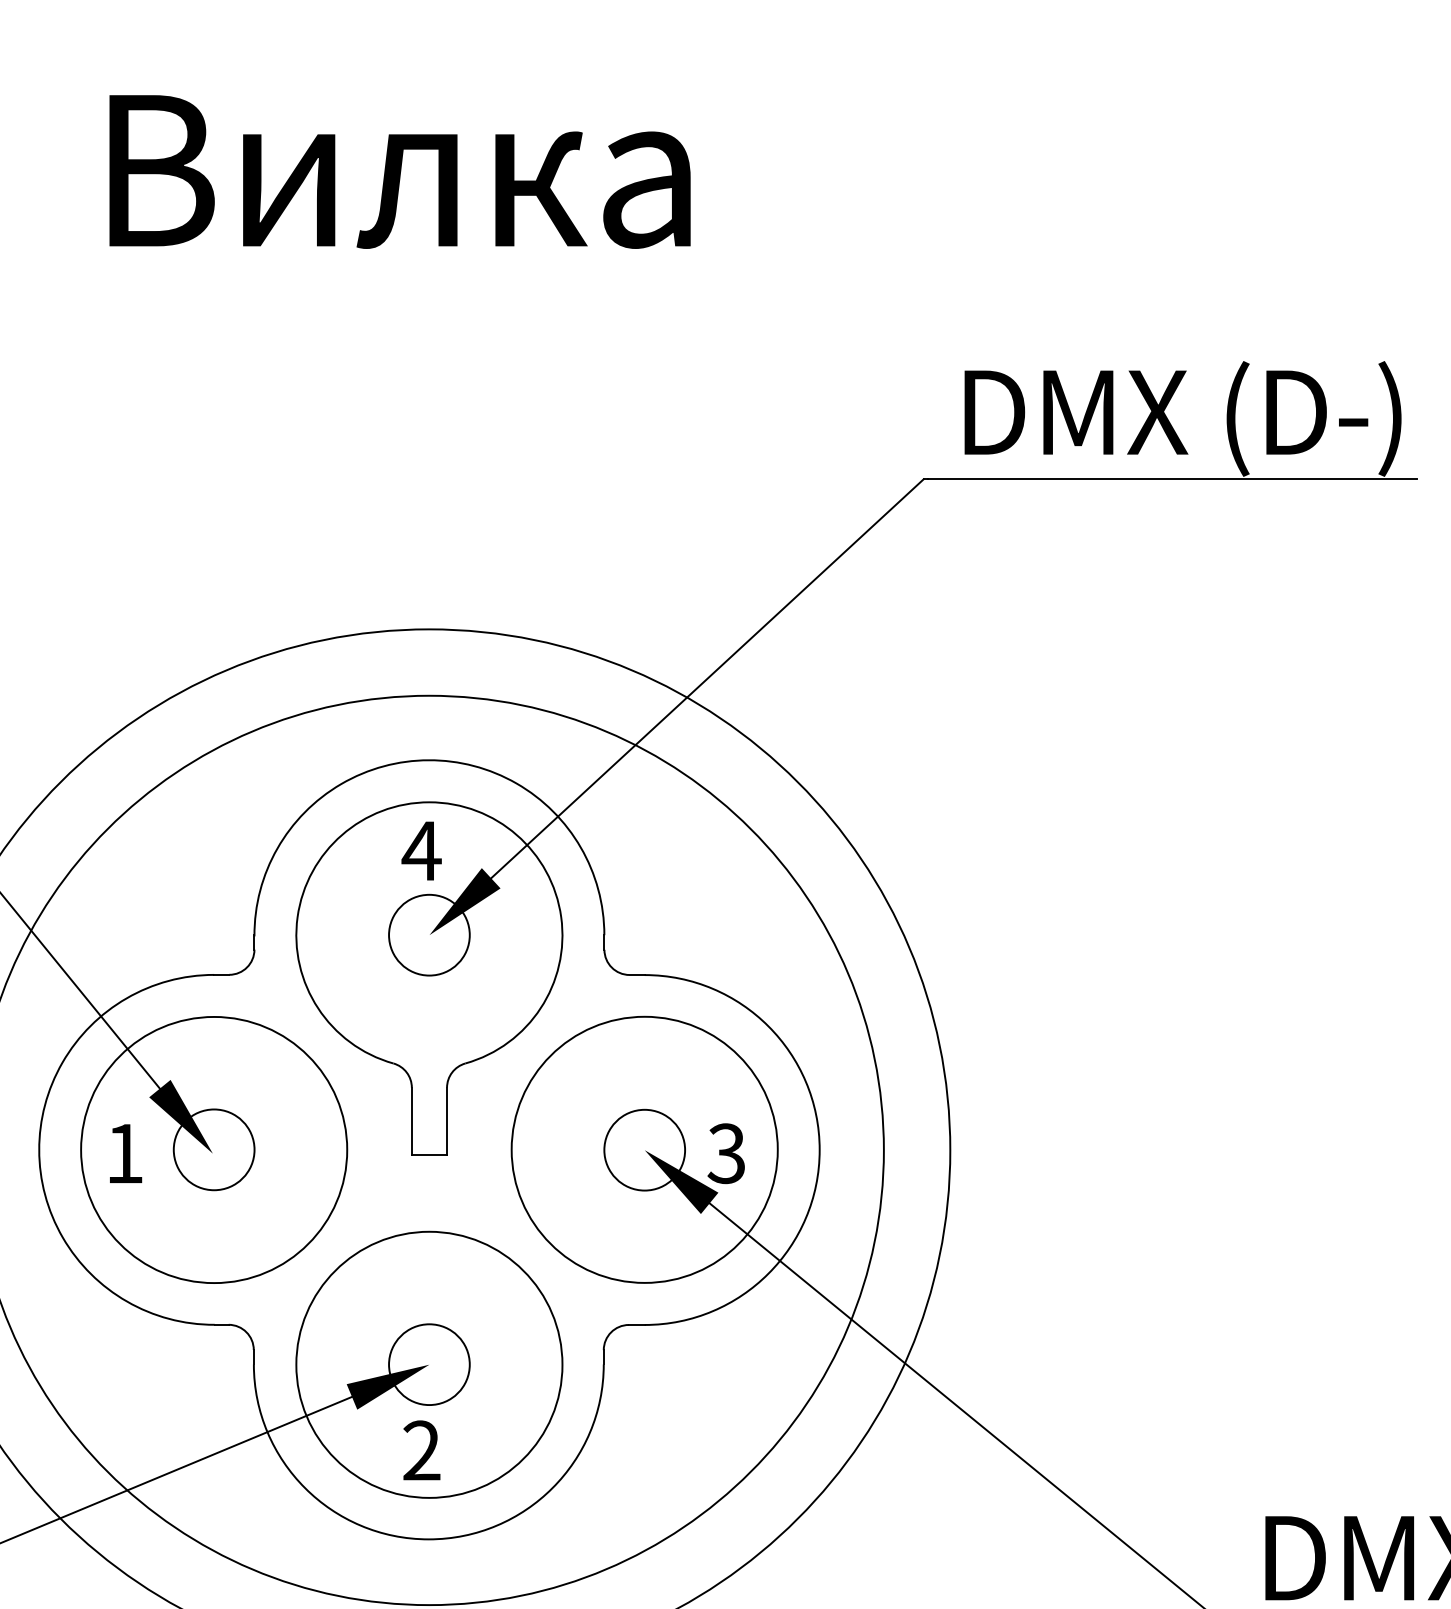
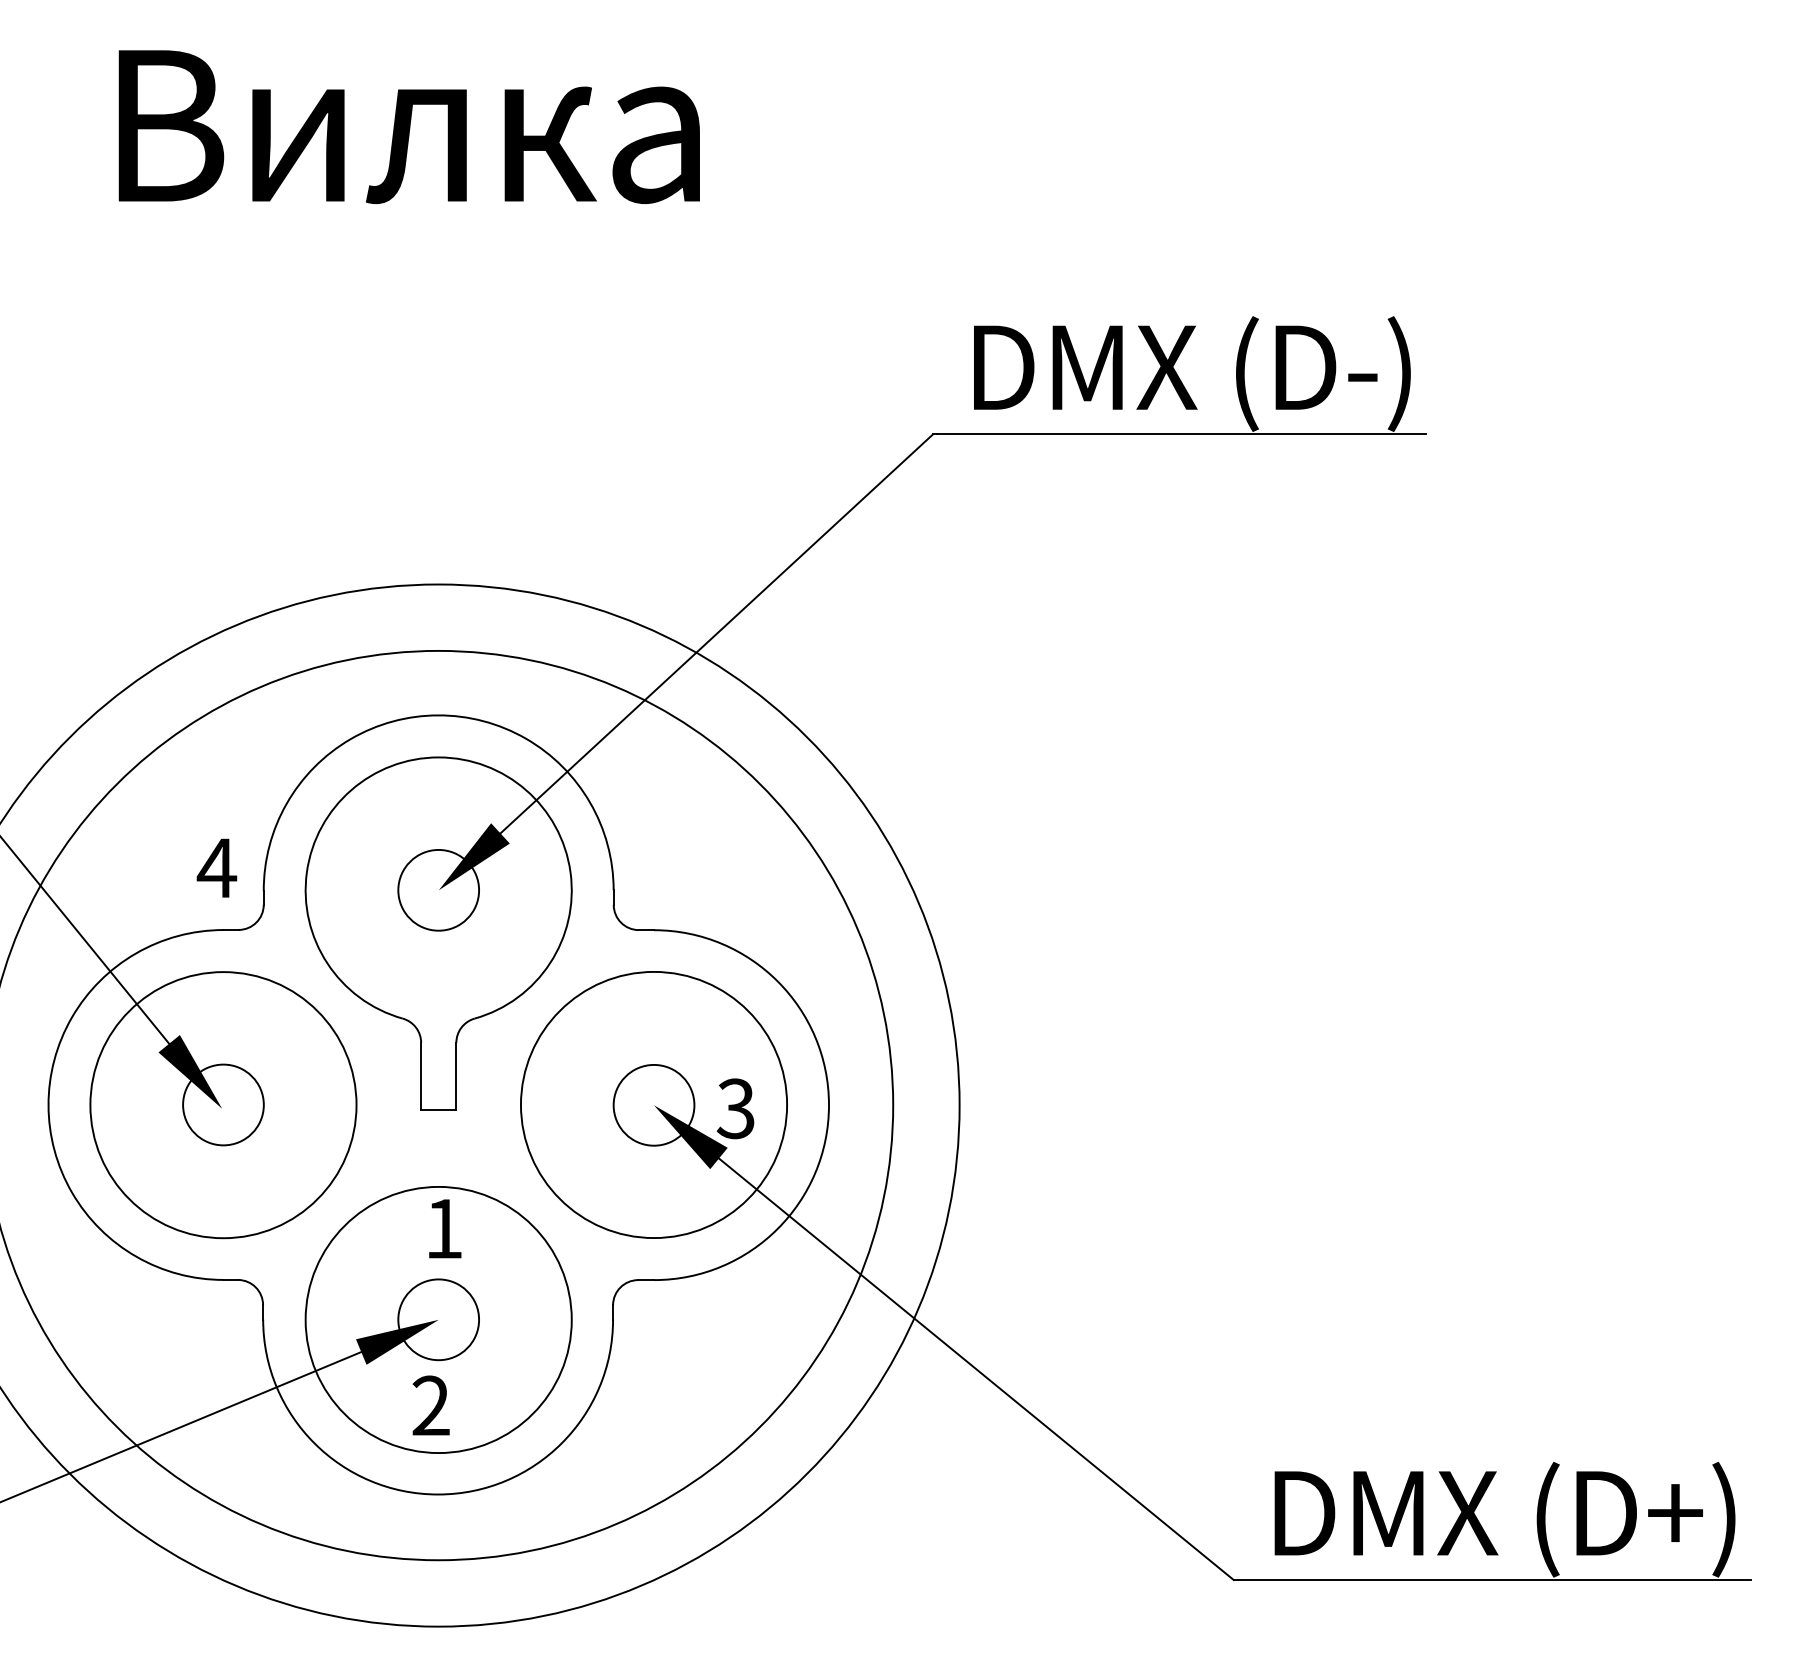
text: (421, 850) -> (216, 867), moved
text: (126, 1153) -> (445, 1228), moved

